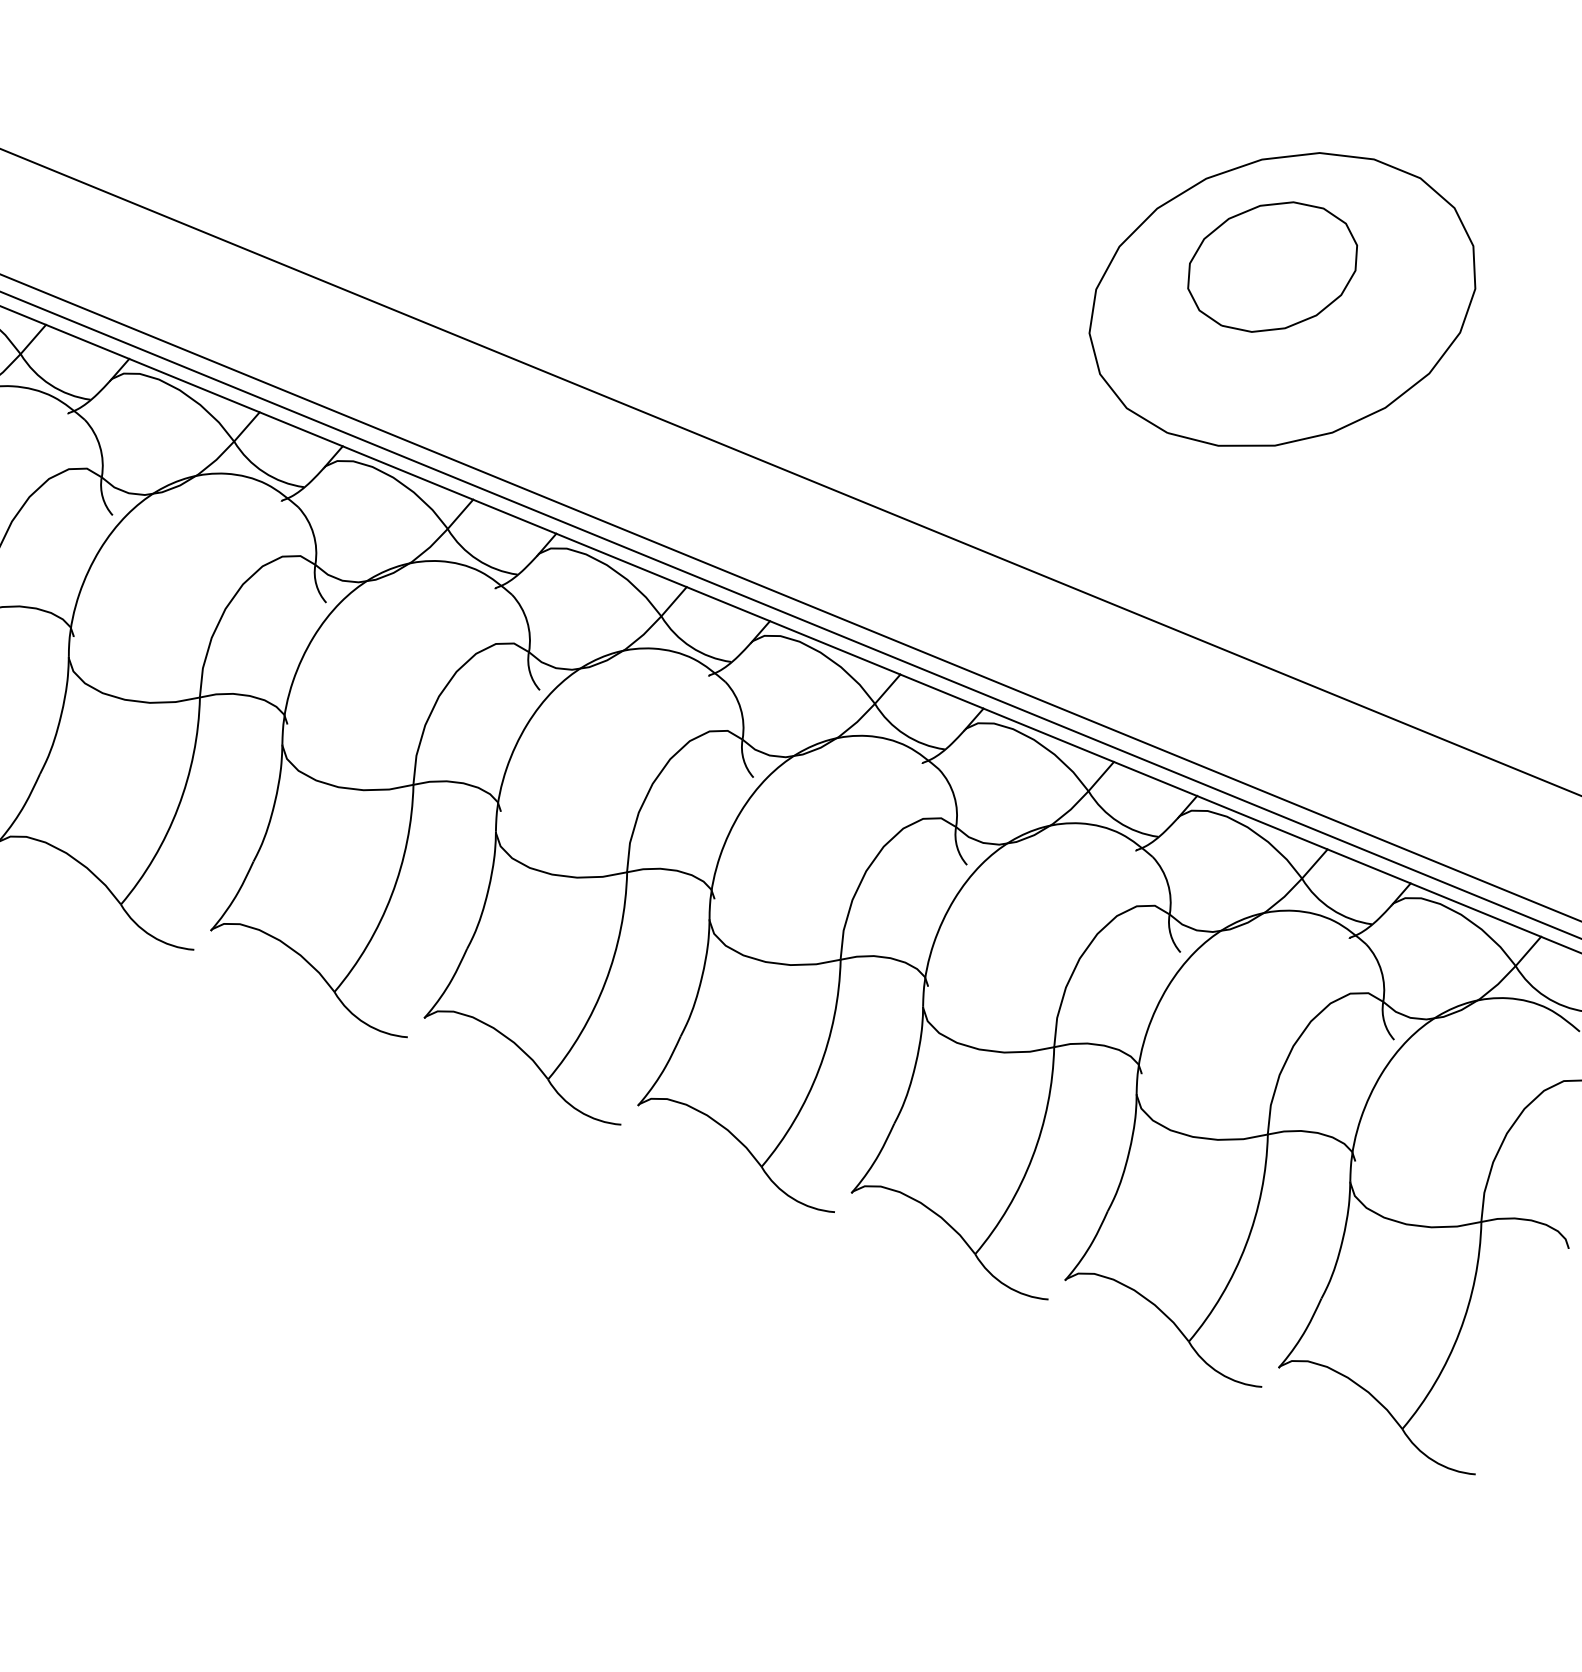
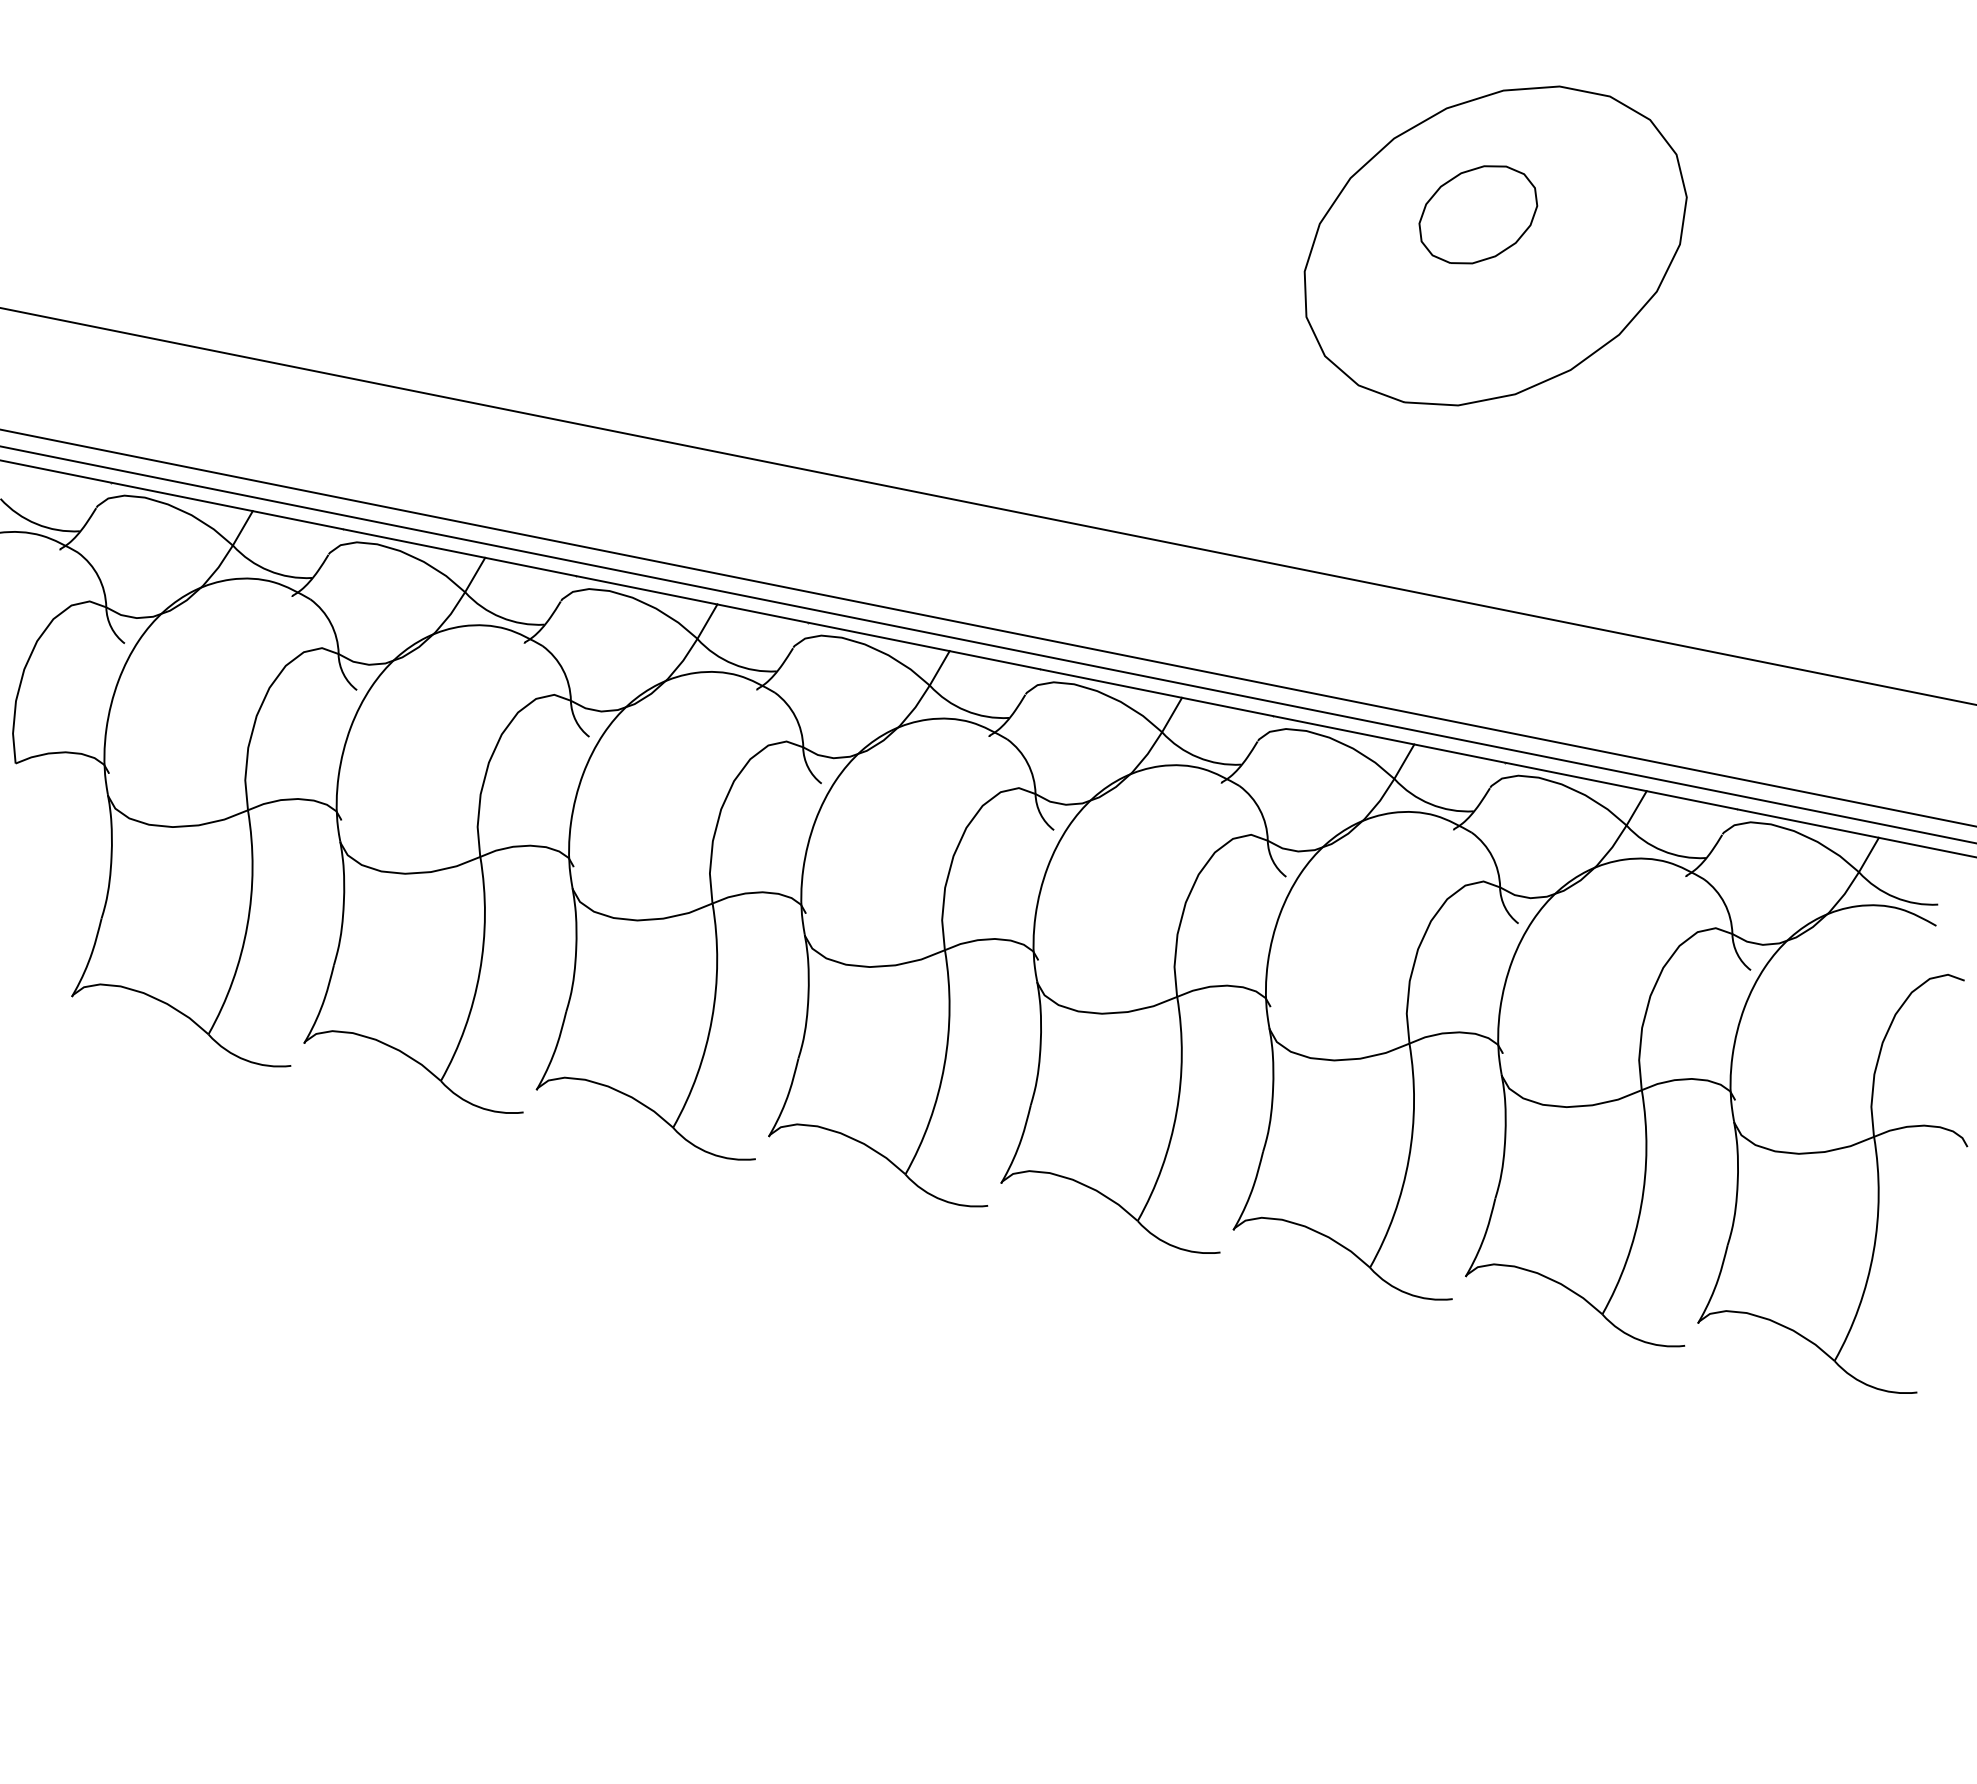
part: (1272, 266) -> (1478, 214), size x0.7

